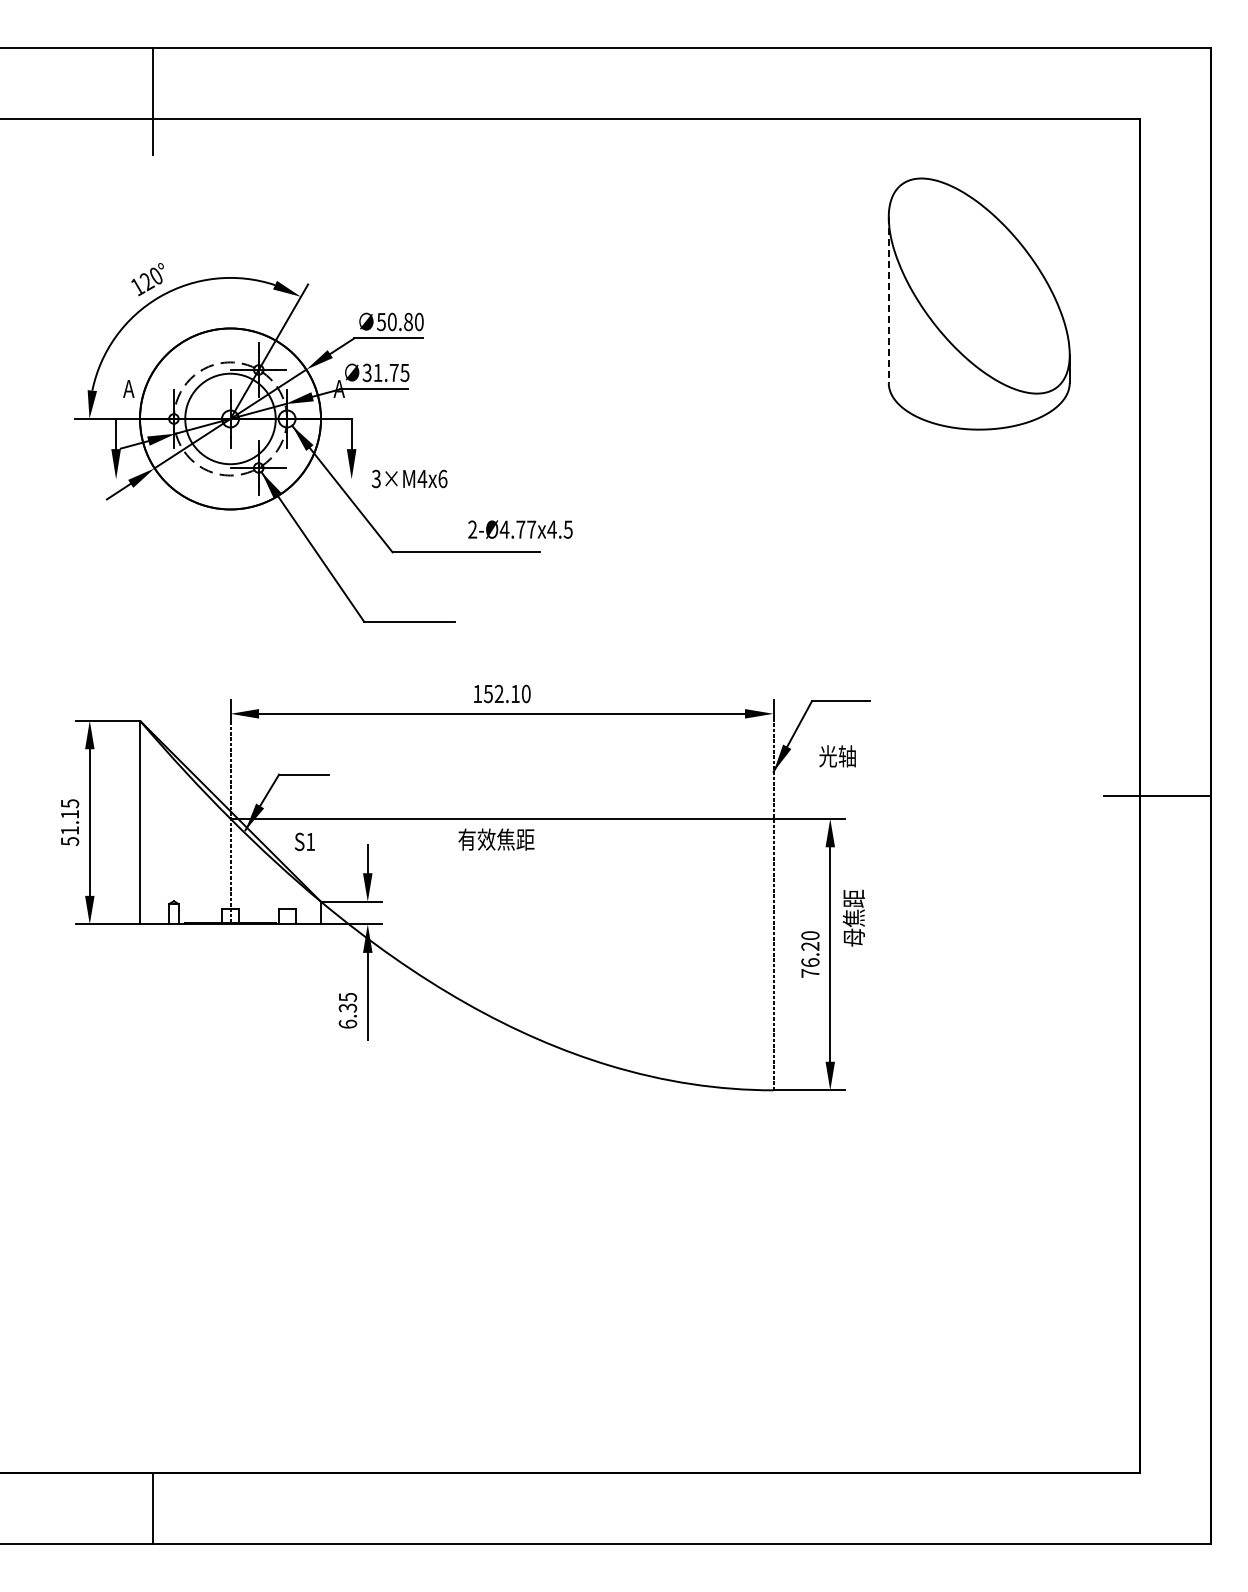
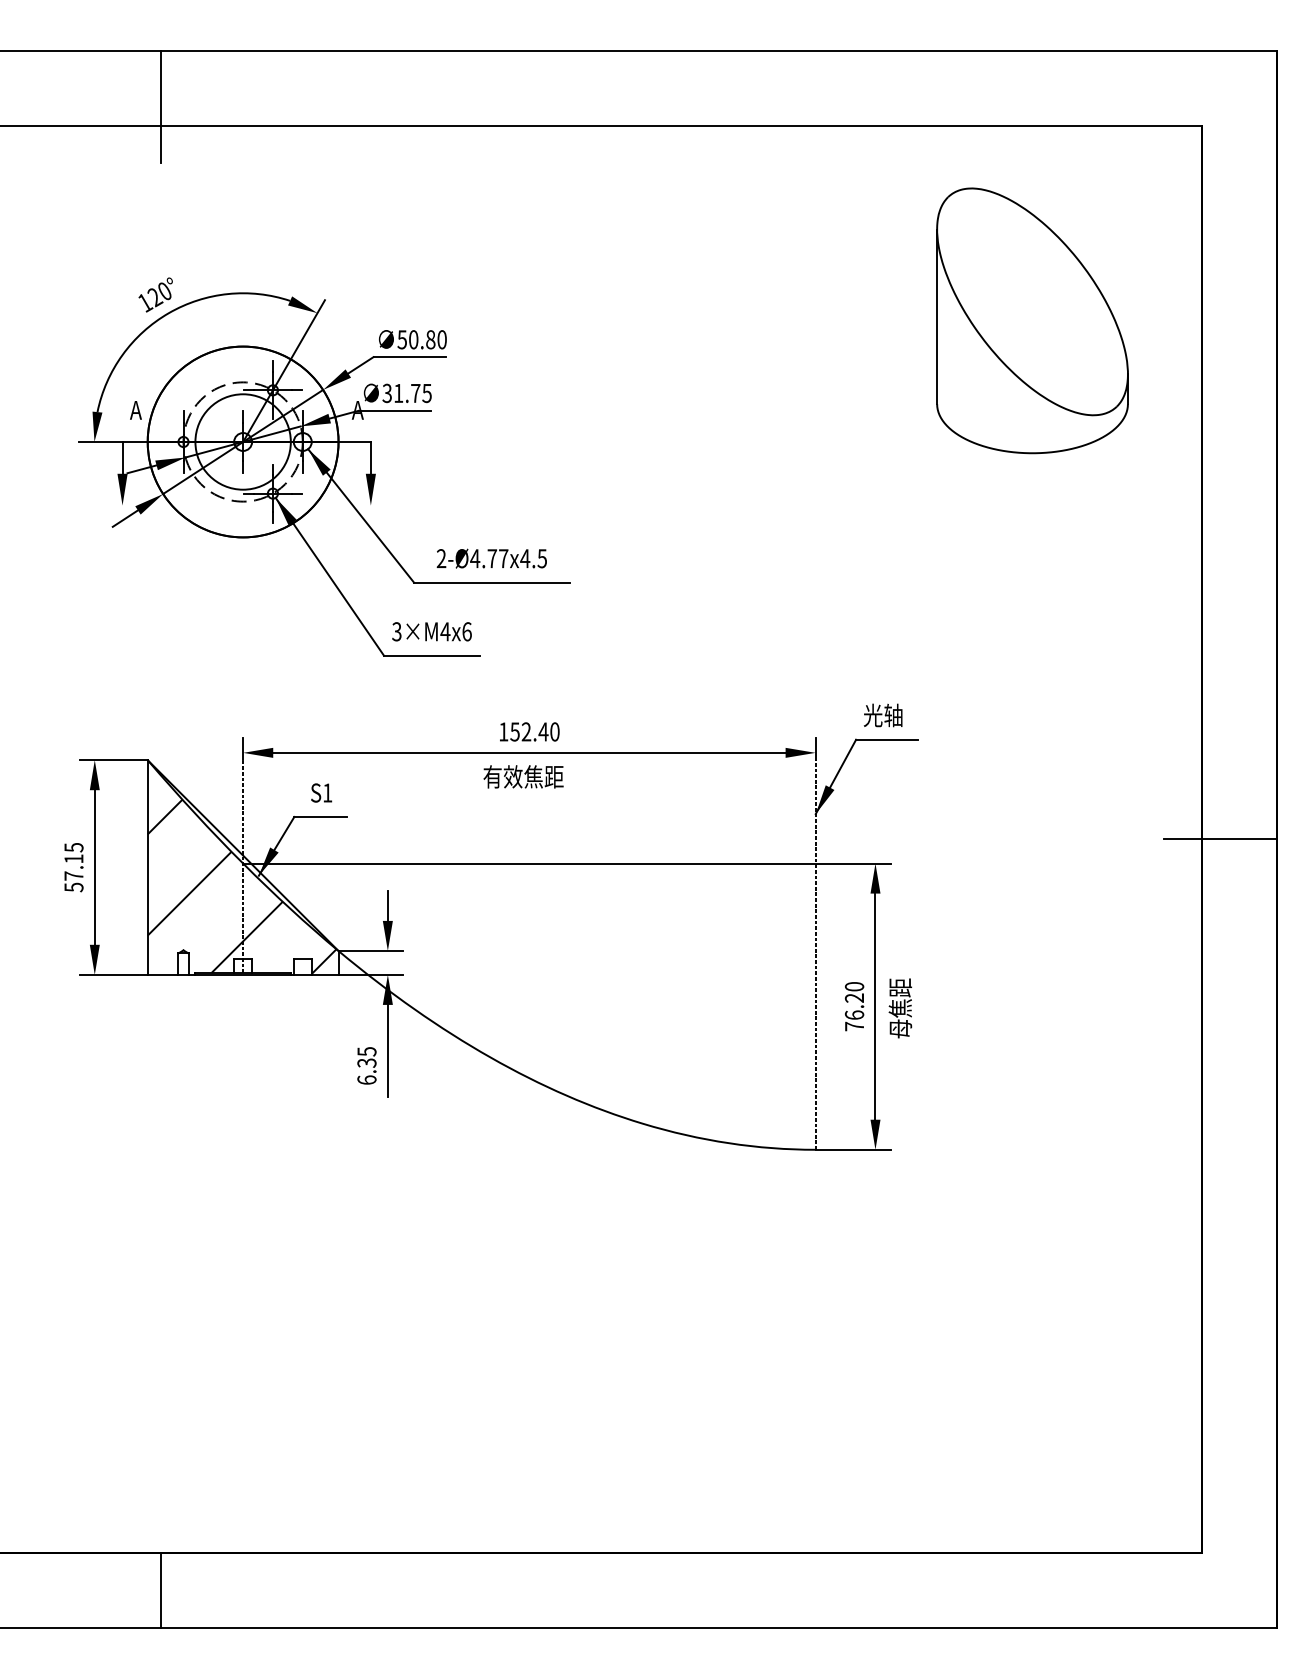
line: (888, 300) -> (936, 317), dashed -> solid
text: (409, 478) -> (431, 631), moved
text: (520, 529) -> (491, 558), moved
text: (515, 693) -> (543, 731), 152.10 -> 152.40
text: (837, 756) -> (883, 715), moved
text: (69, 830) -> (73, 875), 51.15 -> 57.15
text: (496, 839) -> (523, 776), moved
hatch: (229, 840) -> (242, 886), added
text: (304, 841) -> (321, 792), moved
text: (853, 917) -> (899, 1007), moved

